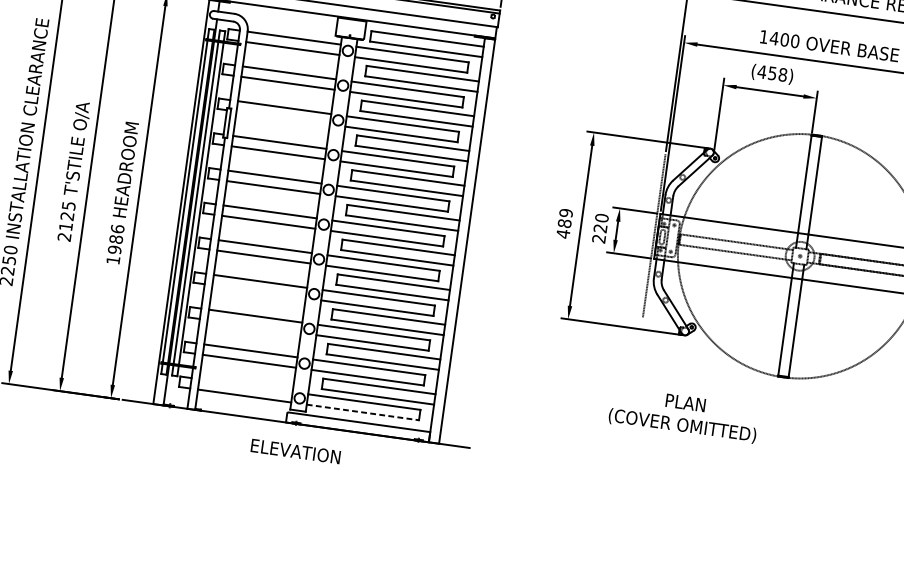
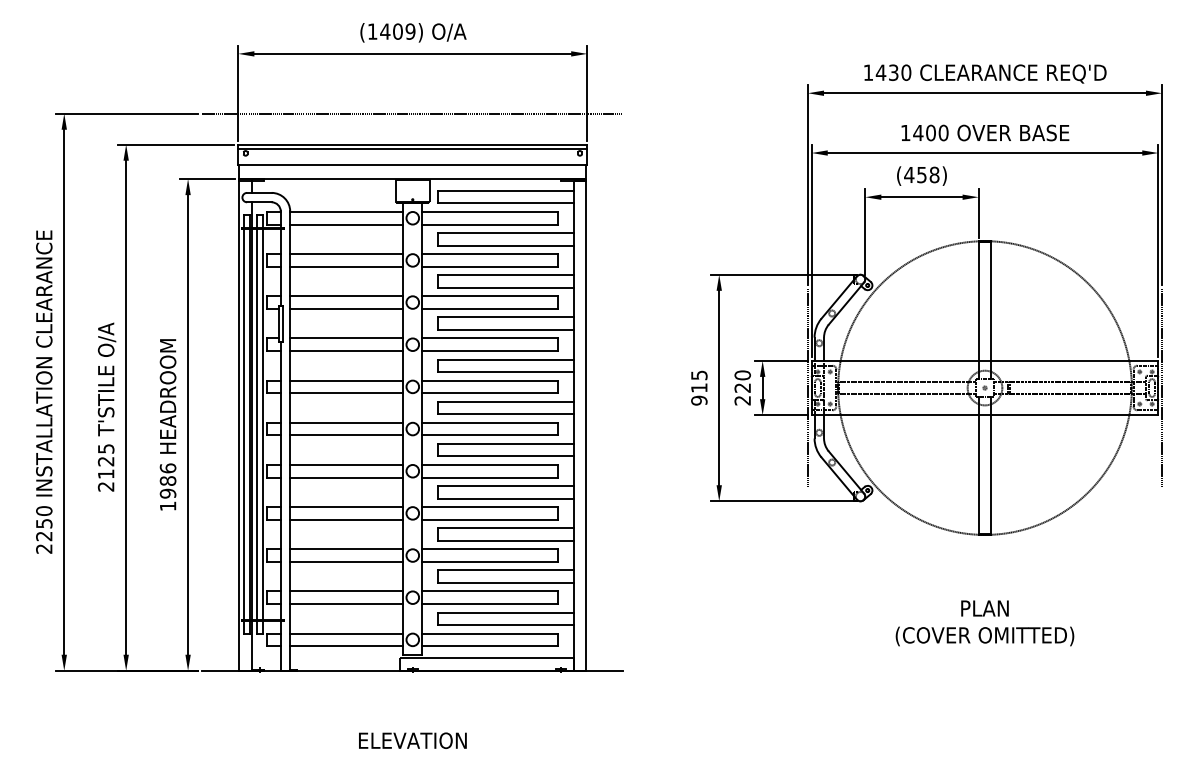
line: (283, 117) -> (346, 308), added
text: (564, 223) -> (699, 387), 489 -> 915
line: (258, 291) -> (346, 519), added
line: (254, 326) -> (346, 561), added
line: (245, 385) -> (346, 633), added
line: (363, 412) -> (490, 646), dashed -> solid
text: (683, 415) -> (984, 623), moved
text: (295, 451) -> (412, 740), moved

